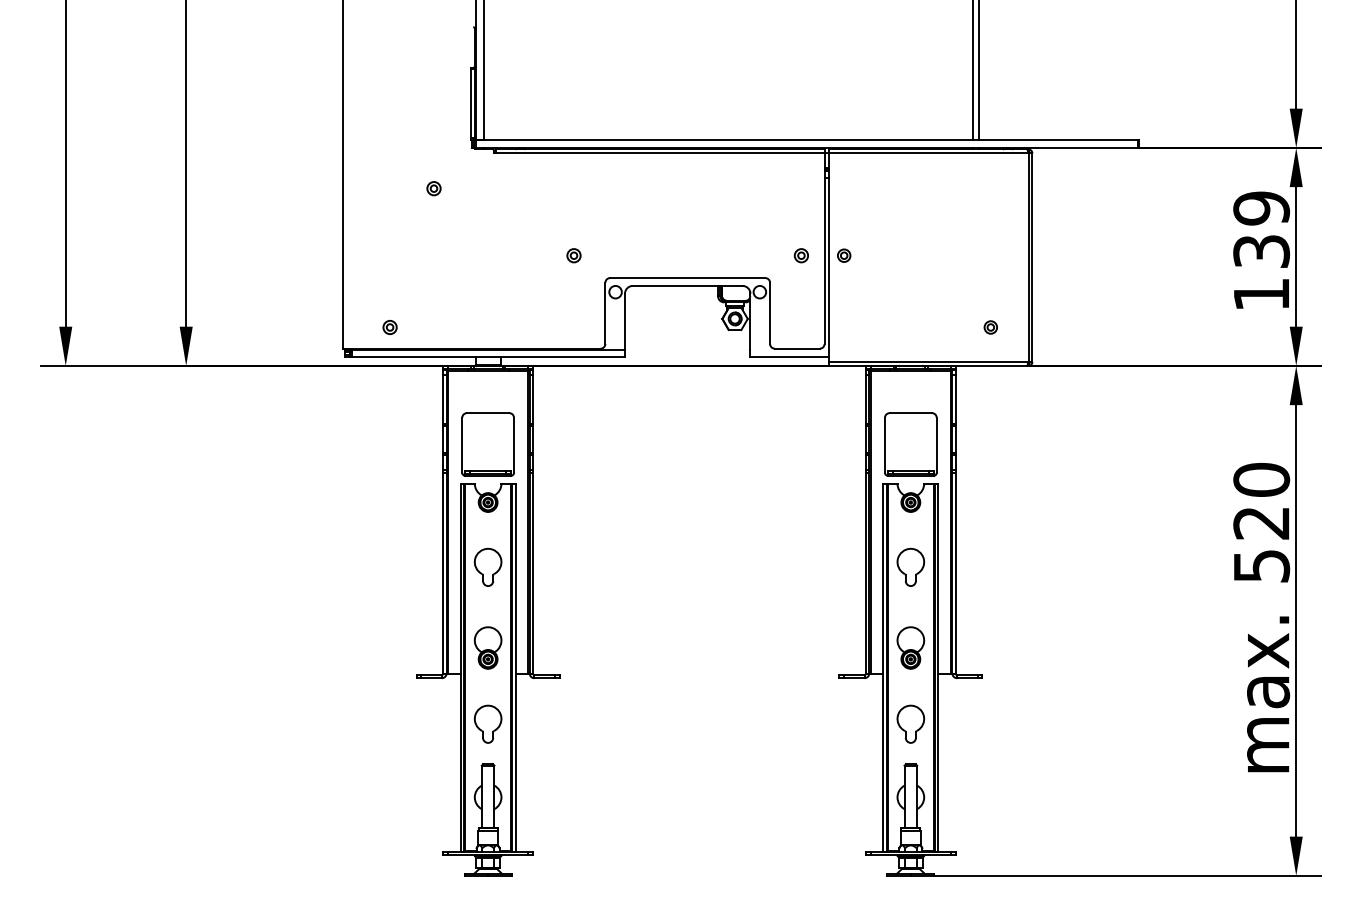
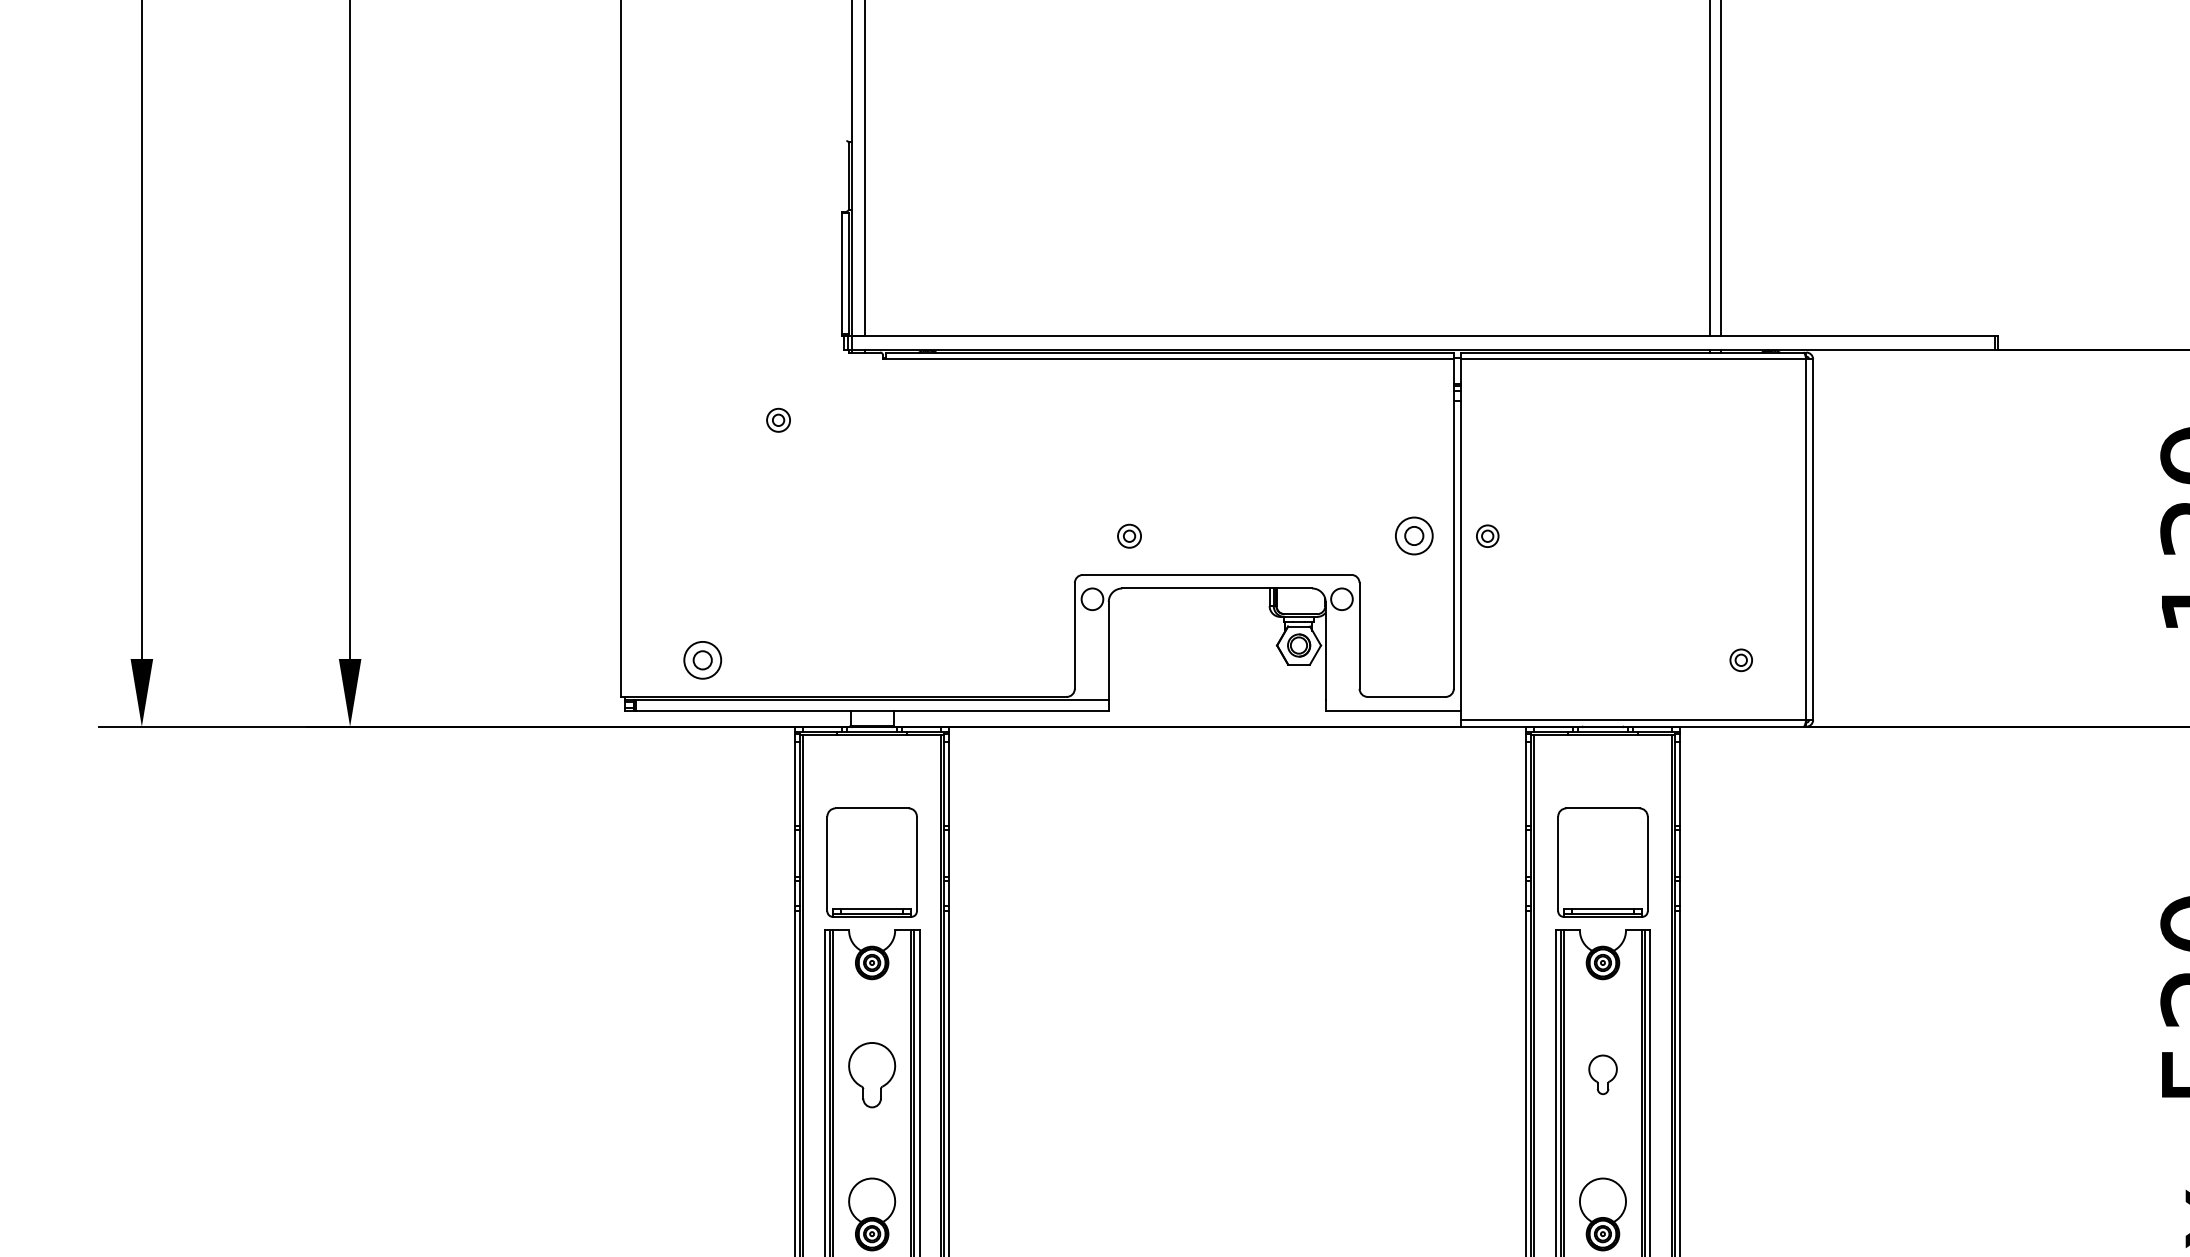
part: (573, 255) -> (1128, 535), moved
part: (800, 255) -> (1412, 535), size x1.6
part: (389, 327) -> (701, 660), size x1.6
part: (910, 566) -> (1602, 1073), size x0.6

